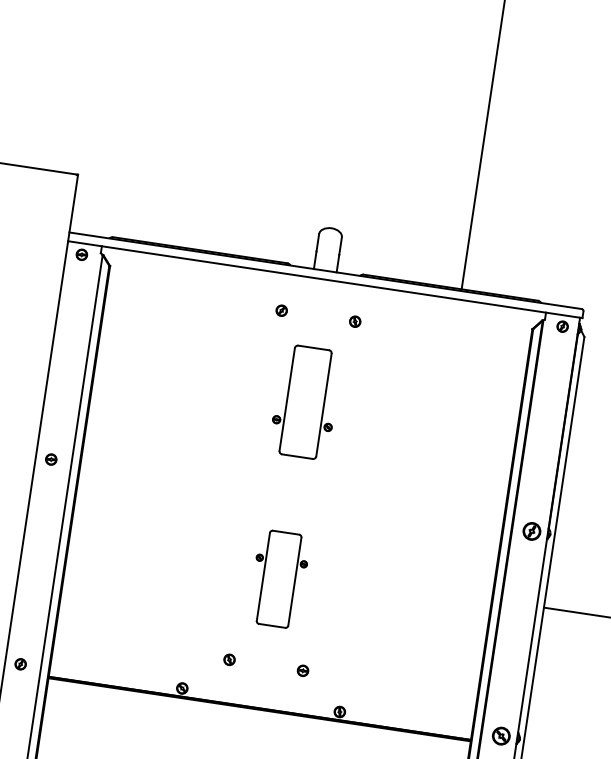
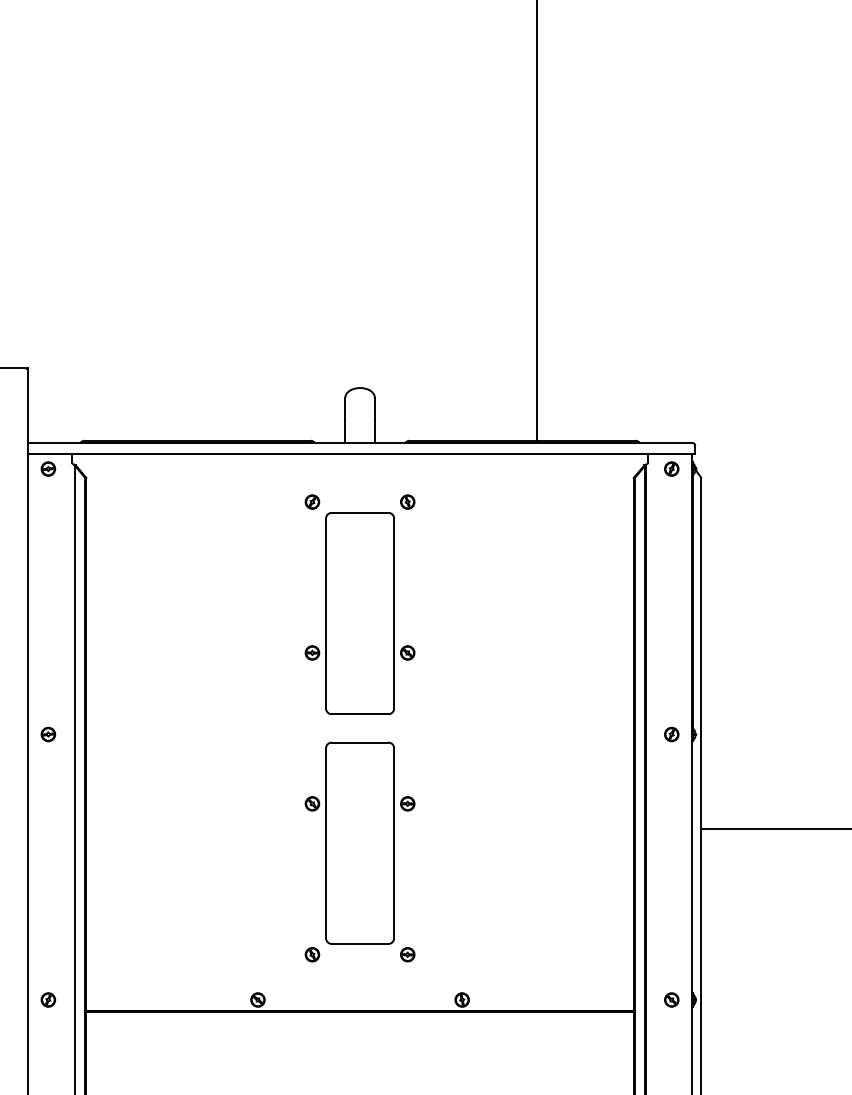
part: (305, 402) -> (359, 613), size x1.43
part: (531, 531) -> (671, 734), size x0.62
part: (278, 578) -> (359, 842), size x1.67
part: (501, 735) -> (671, 999), size x0.62

